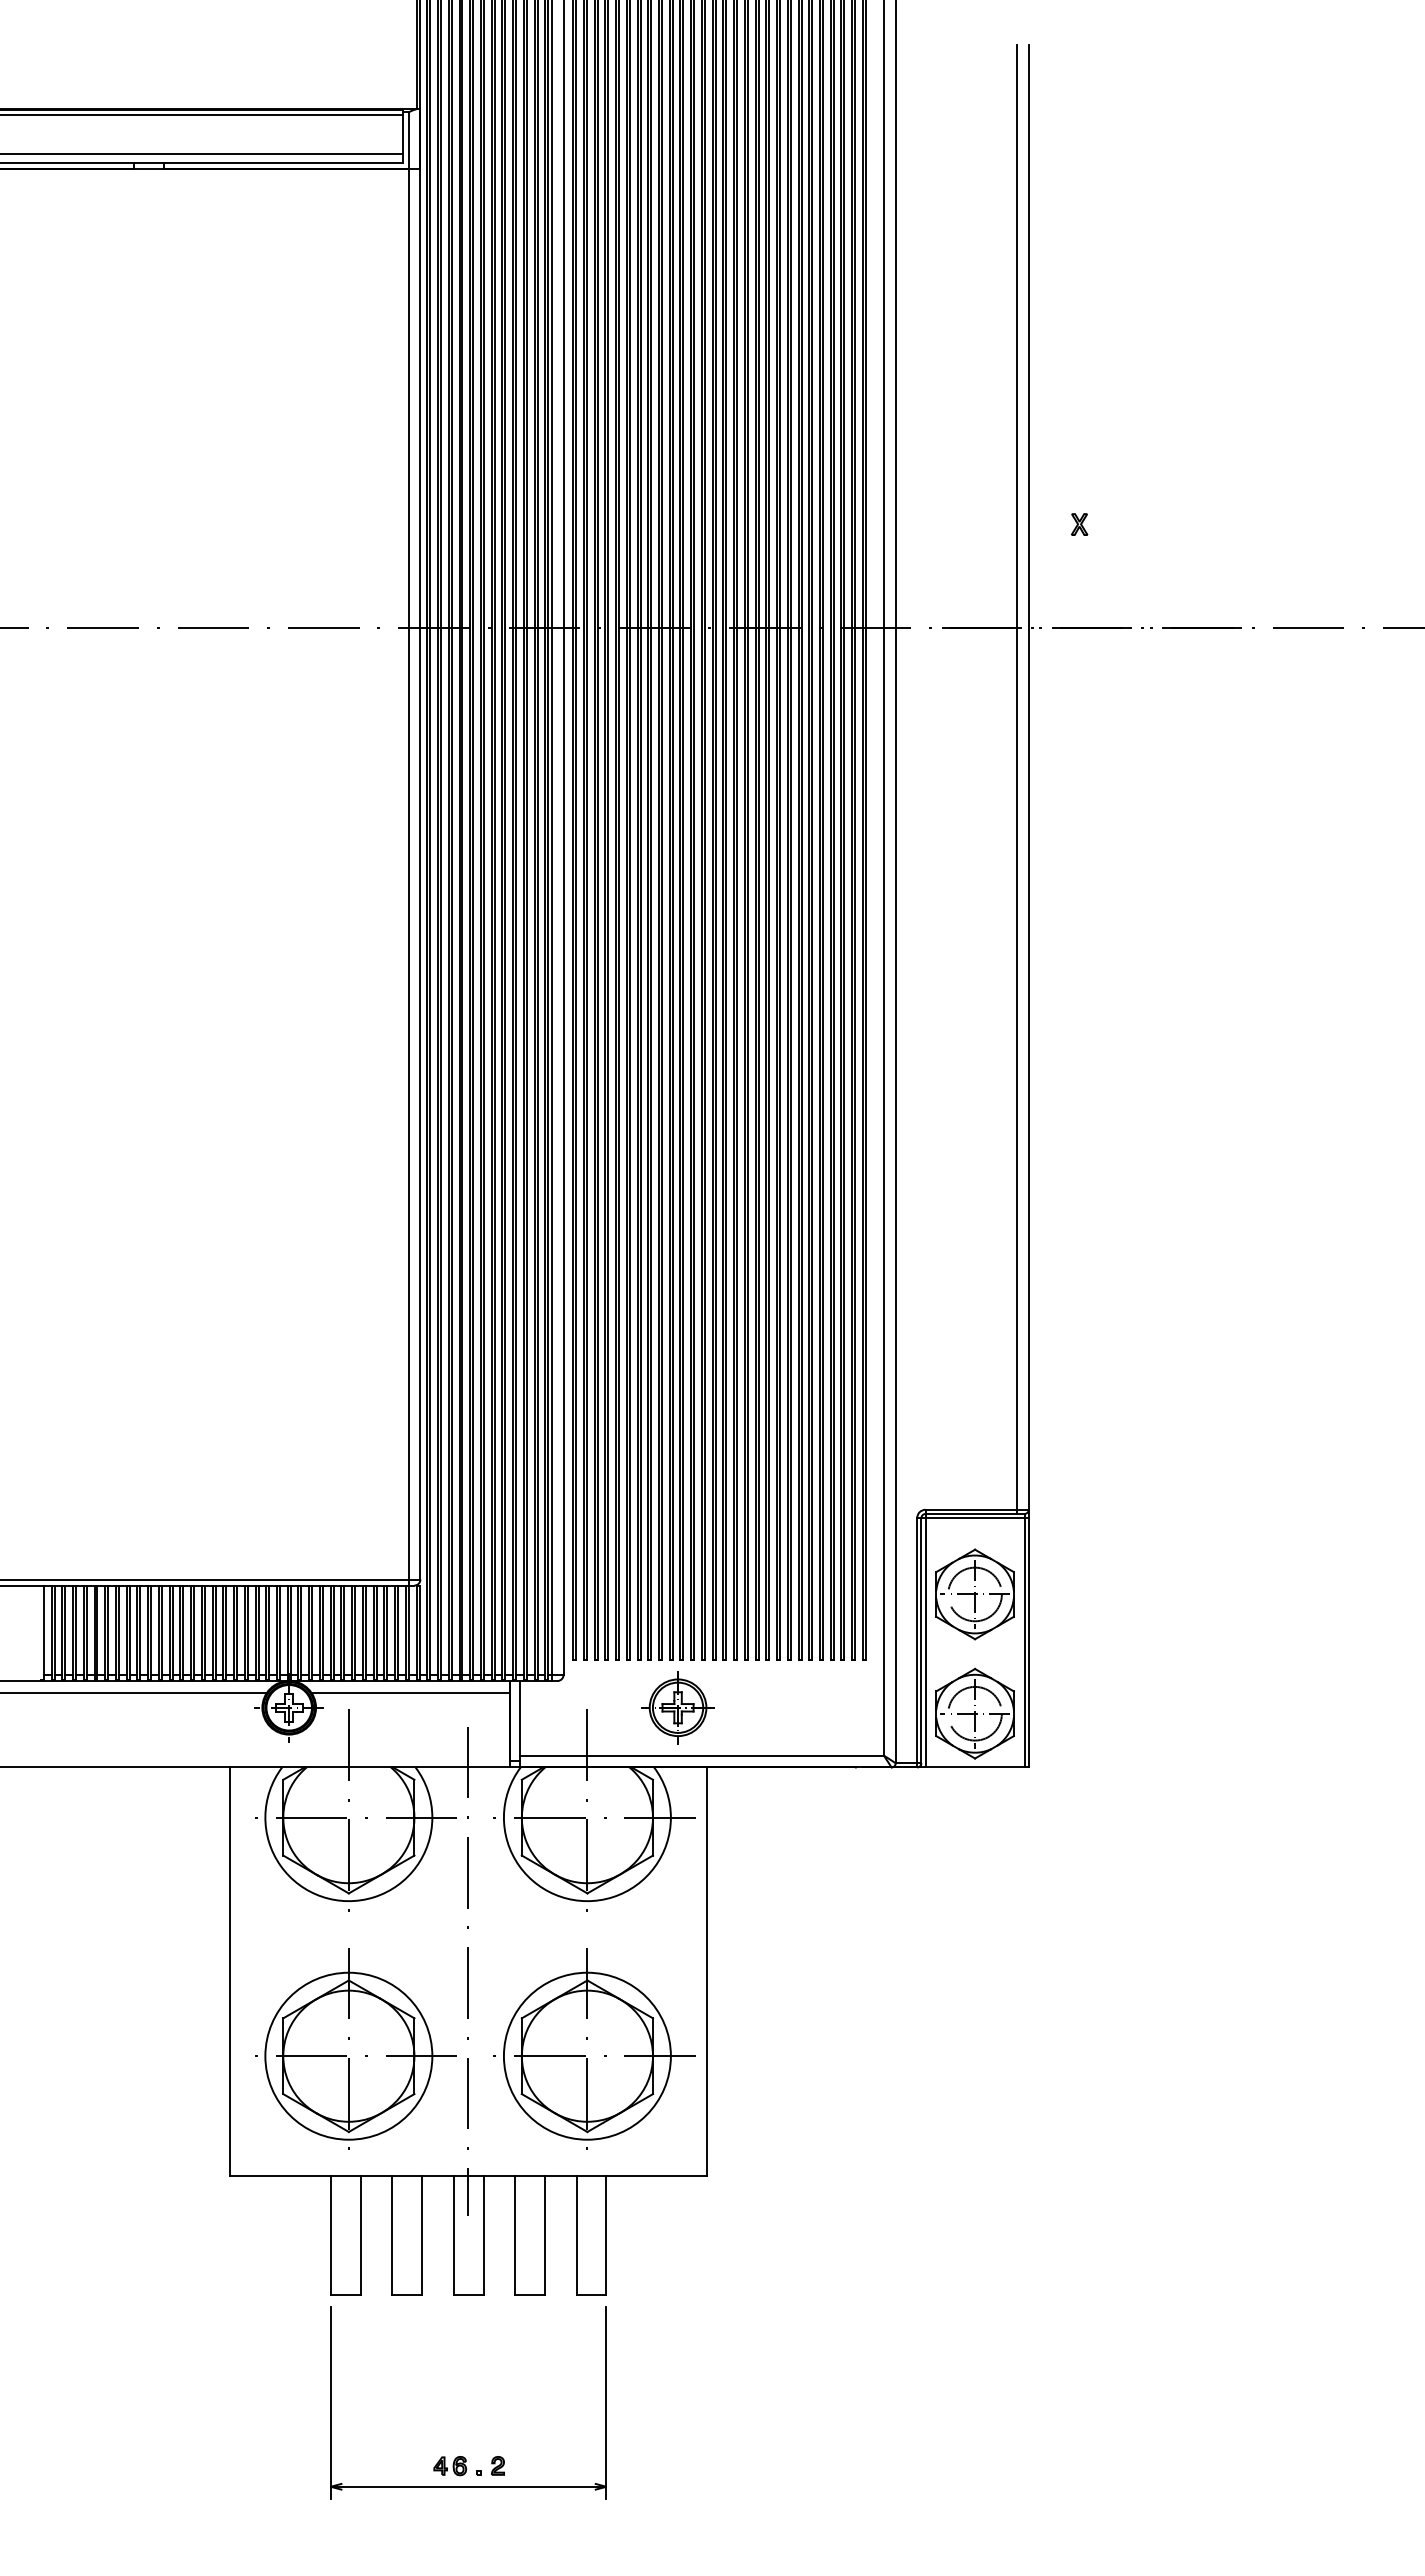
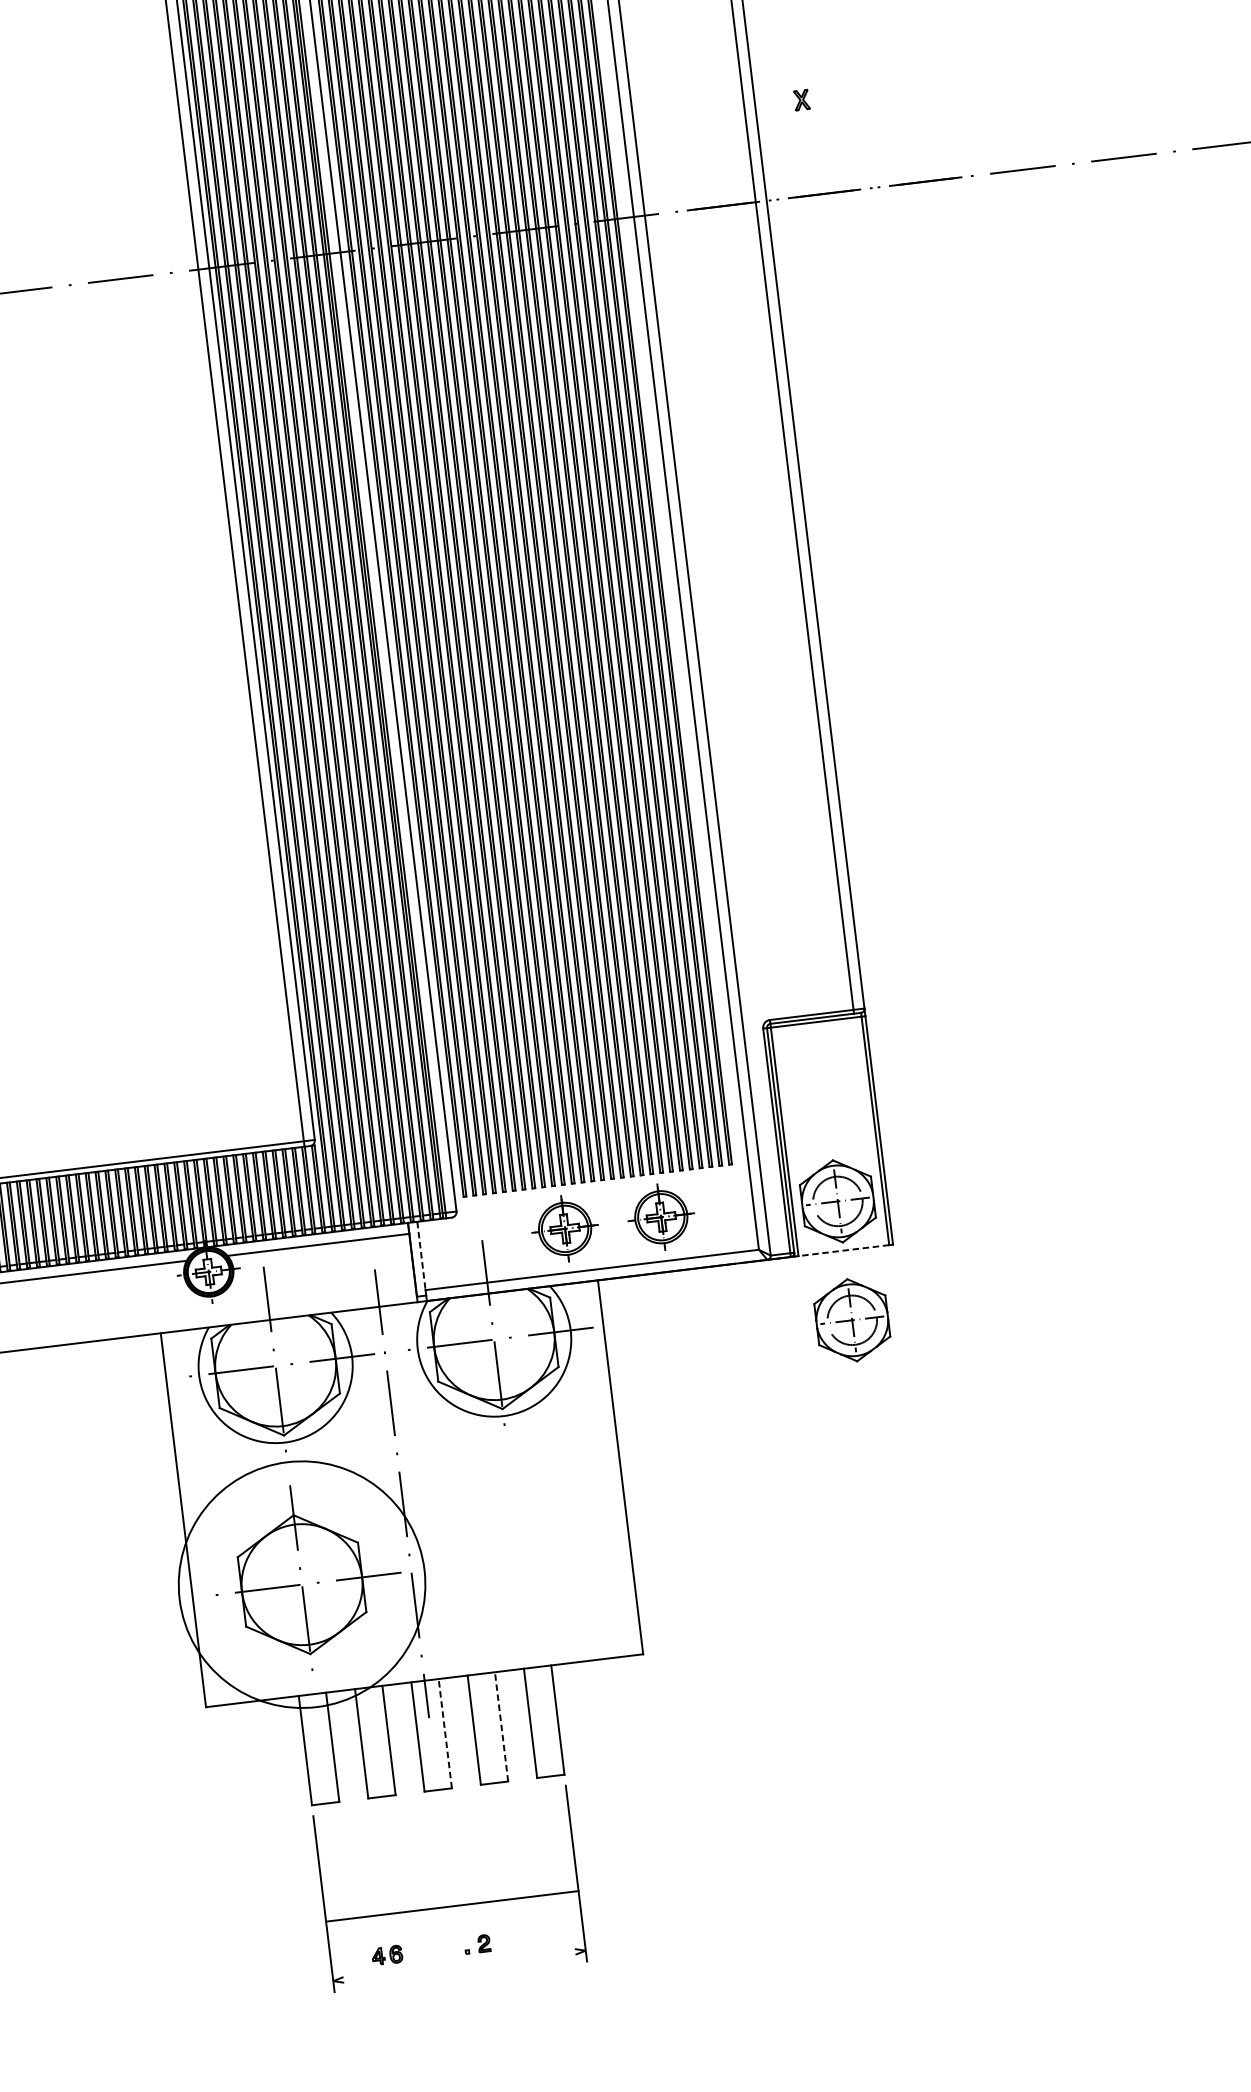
part: (974, 1594) -> (851, 1320), moved
part: (782, 1707) -> (660, 1217), added
line: (520, 1718) -> (421, 1256), solid -> dashed
line: (974, 1767) -> (843, 1250), solid -> dashed
part: (594, 2048) -> (526, 1550), removed
circle: (348, 2055) -> (301, 1584), size x1.6
line: (483, 2235) -> (445, 1734), solid -> dashed
line: (544, 2235) -> (501, 1727), solid -> dashed
part: (450, 2466) -> (387, 1955), moved
line: (468, 2486) -> (452, 1906), moved

